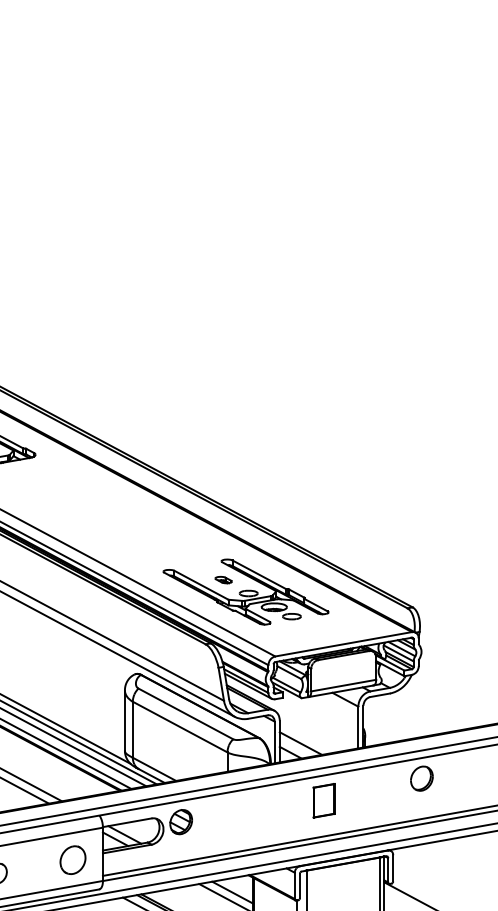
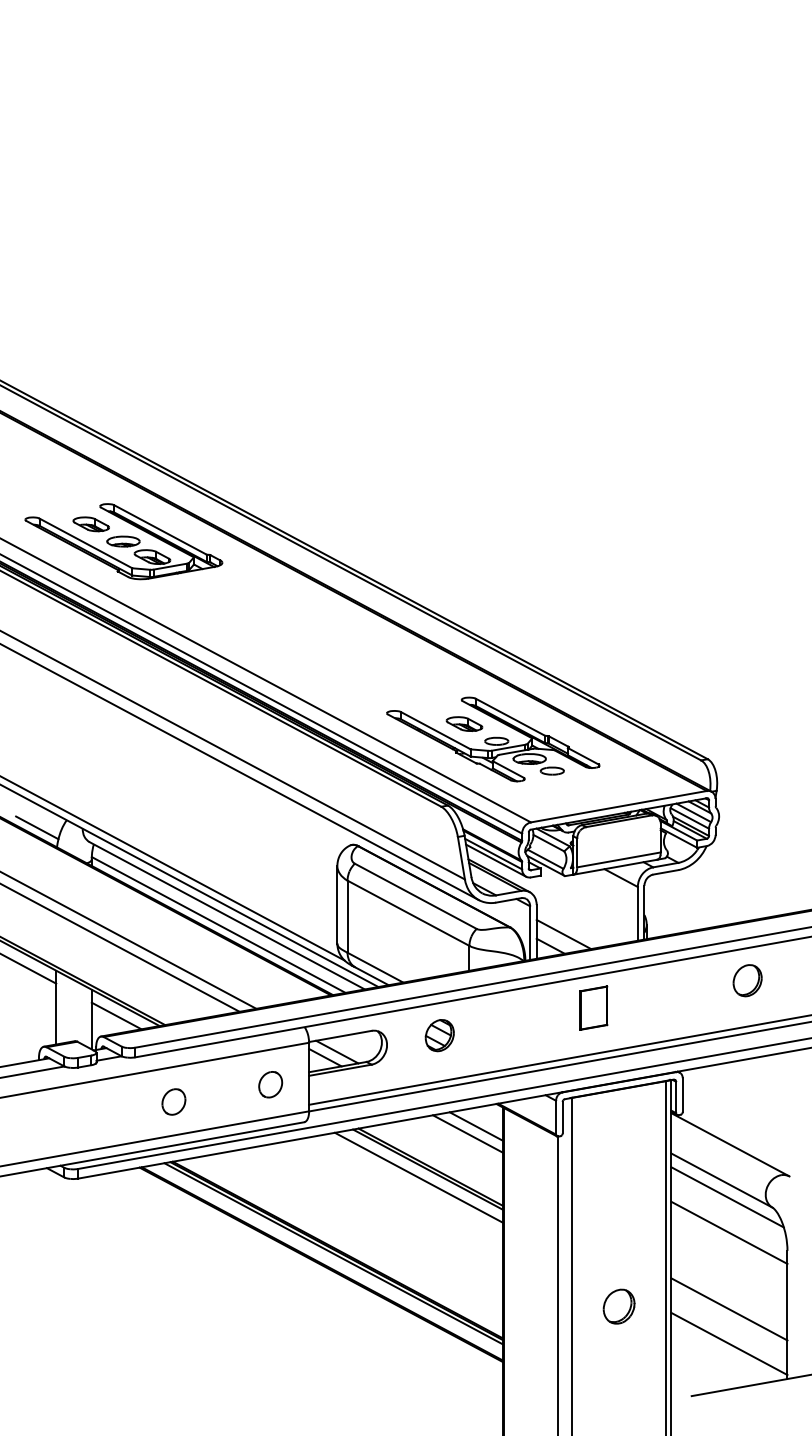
part: (223, 579) -> (464, 723), size x1.67
part: (421, 778) -> (747, 980), moved
part: (180, 822) -> (439, 1035), moved
part: (72, 860) -> (270, 1084), size x0.71

